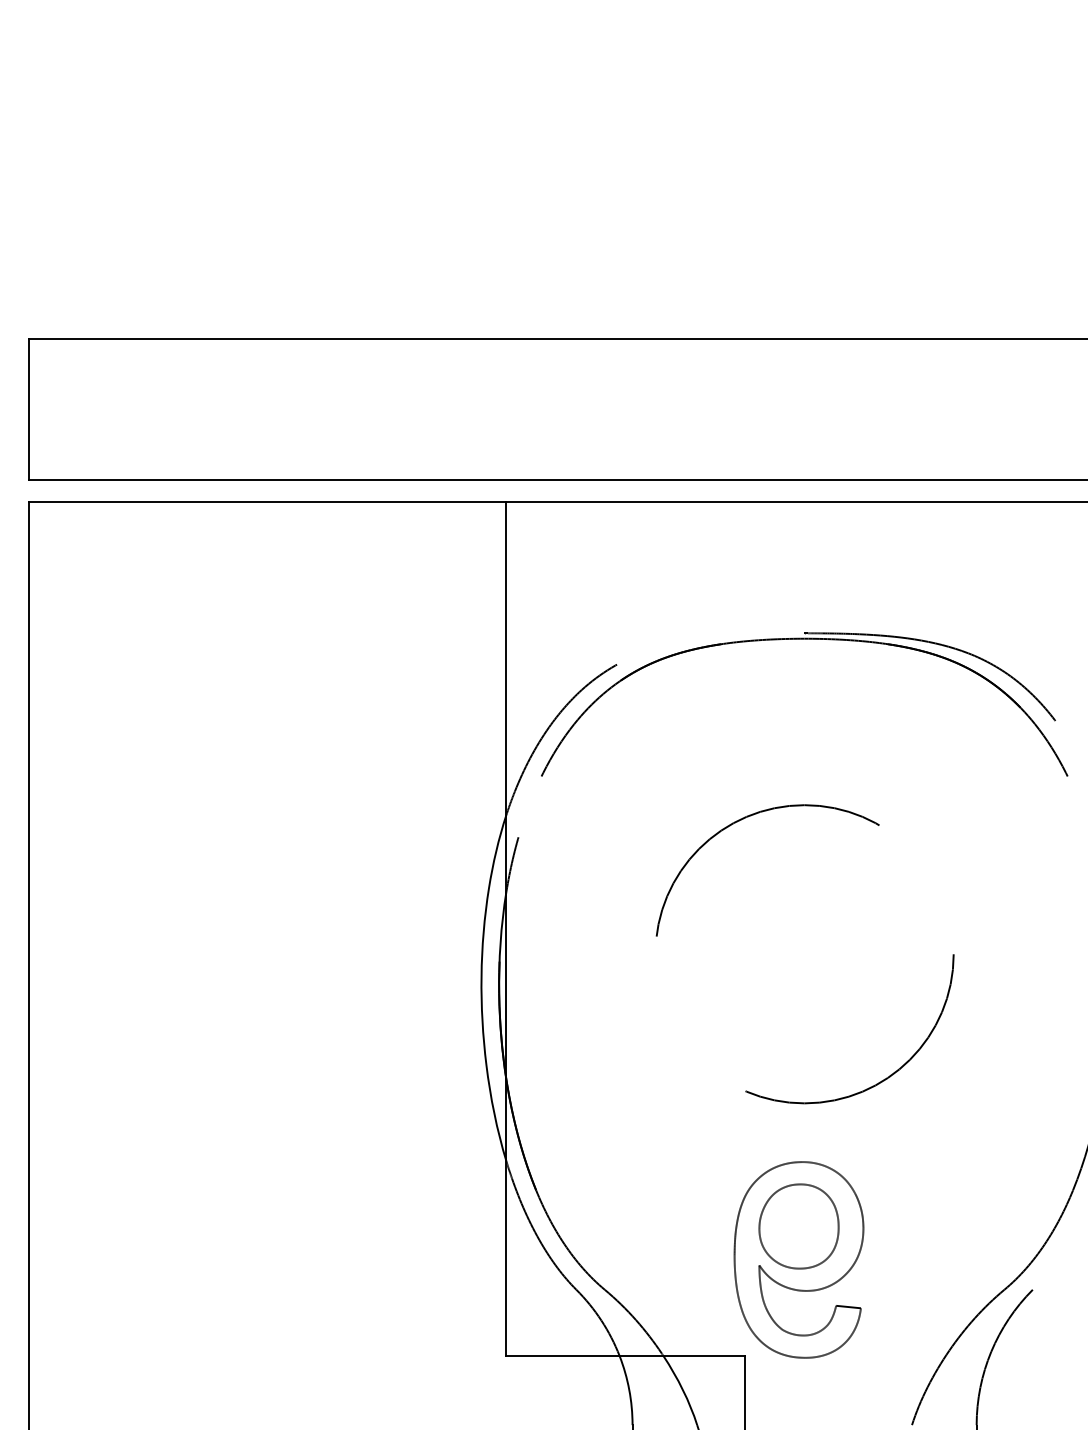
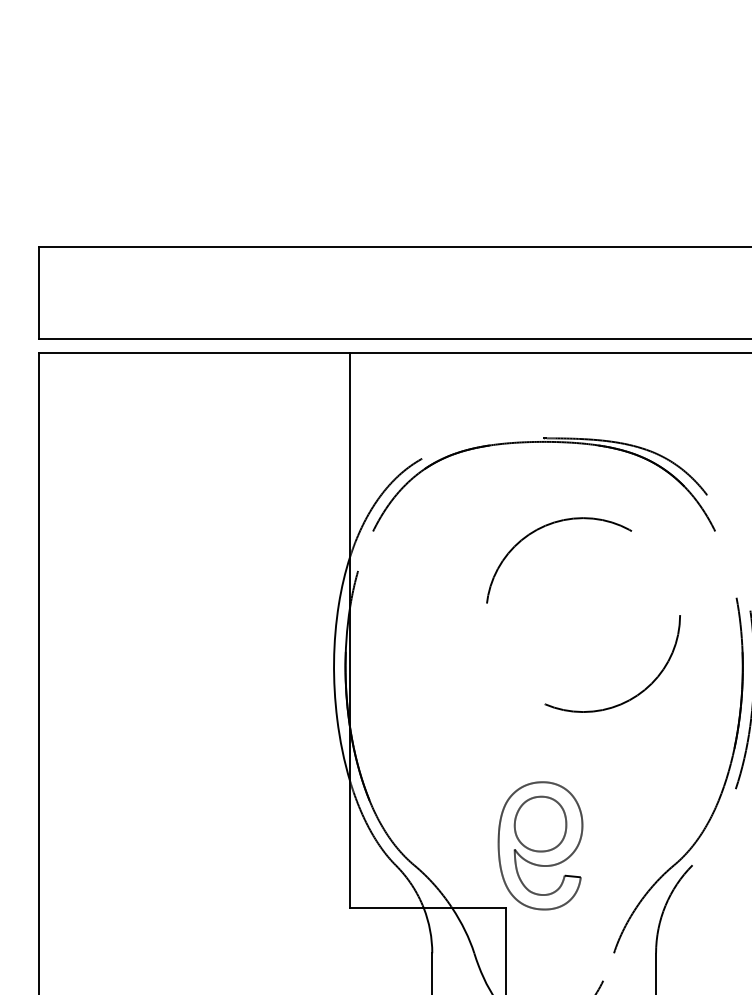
circle: (805, 953) -> (583, 614), moved

